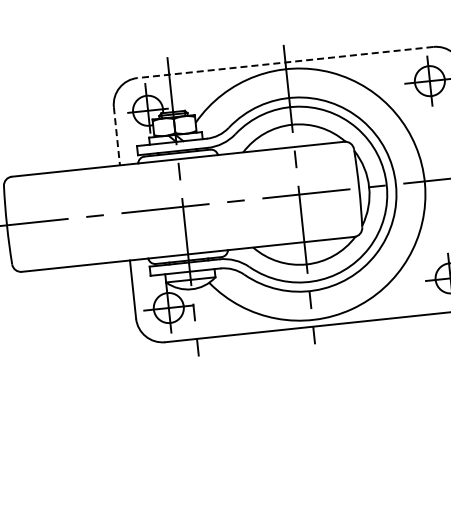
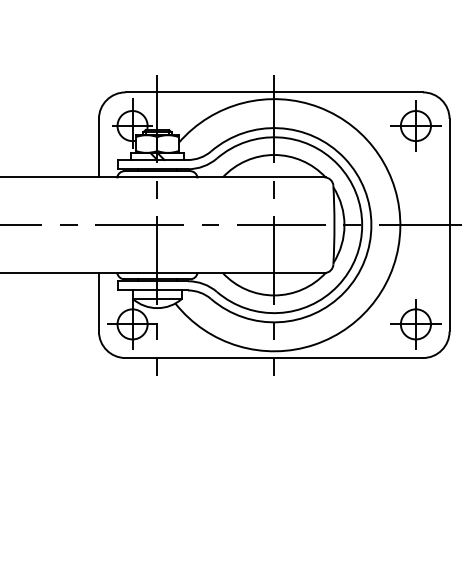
line: (285, 62) -> (274, 92), dashed -> solid
line: (116, 136) -> (98, 148), dashed -> solid

